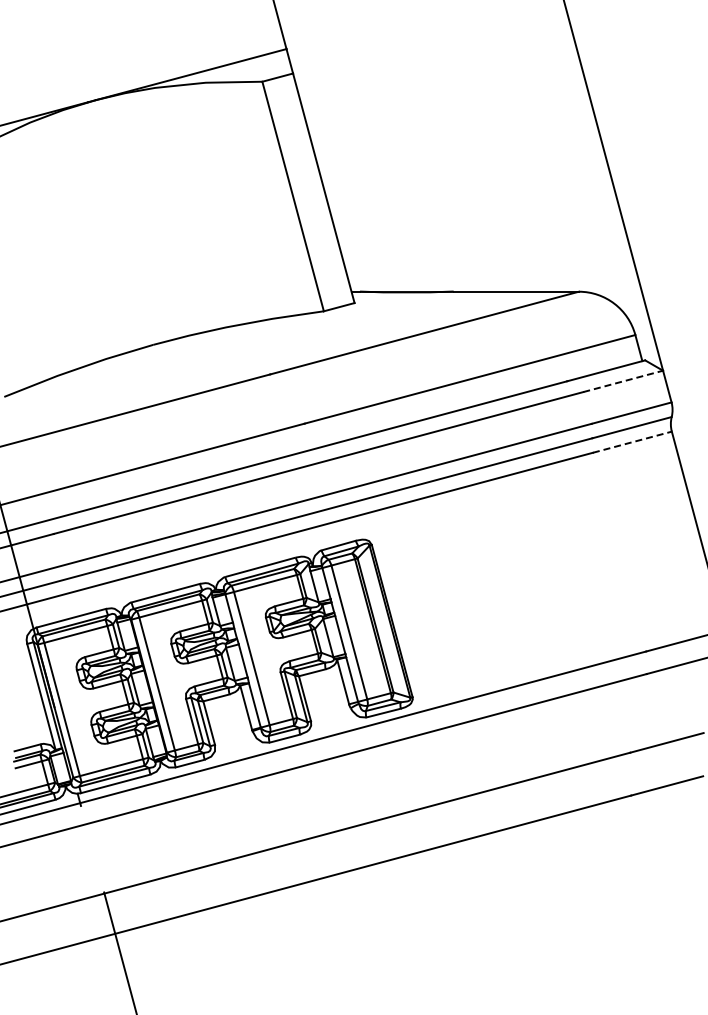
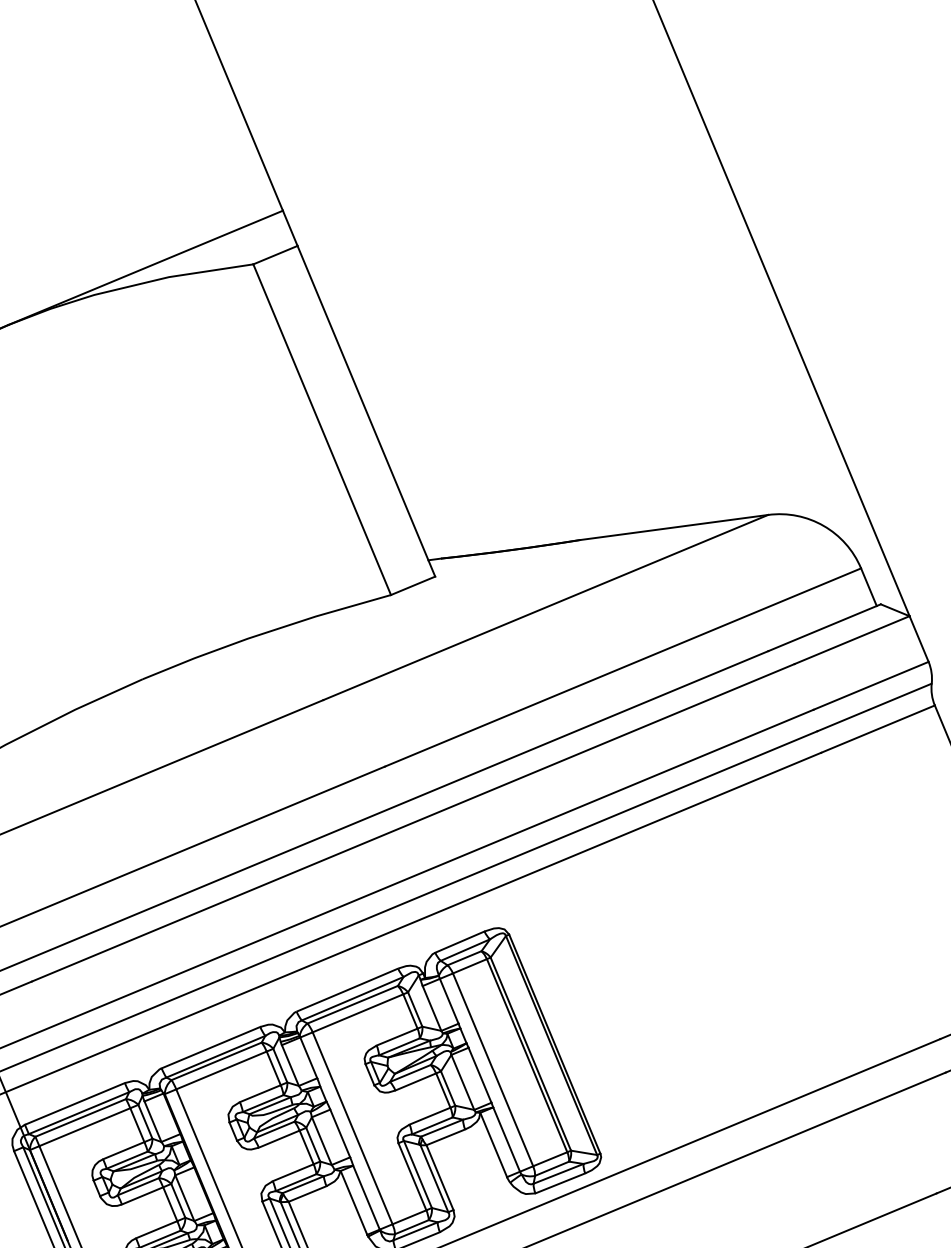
line: (623, 381) -> (852, 640), dashed -> solid
line: (632, 442) -> (878, 729), dashed -> solid

